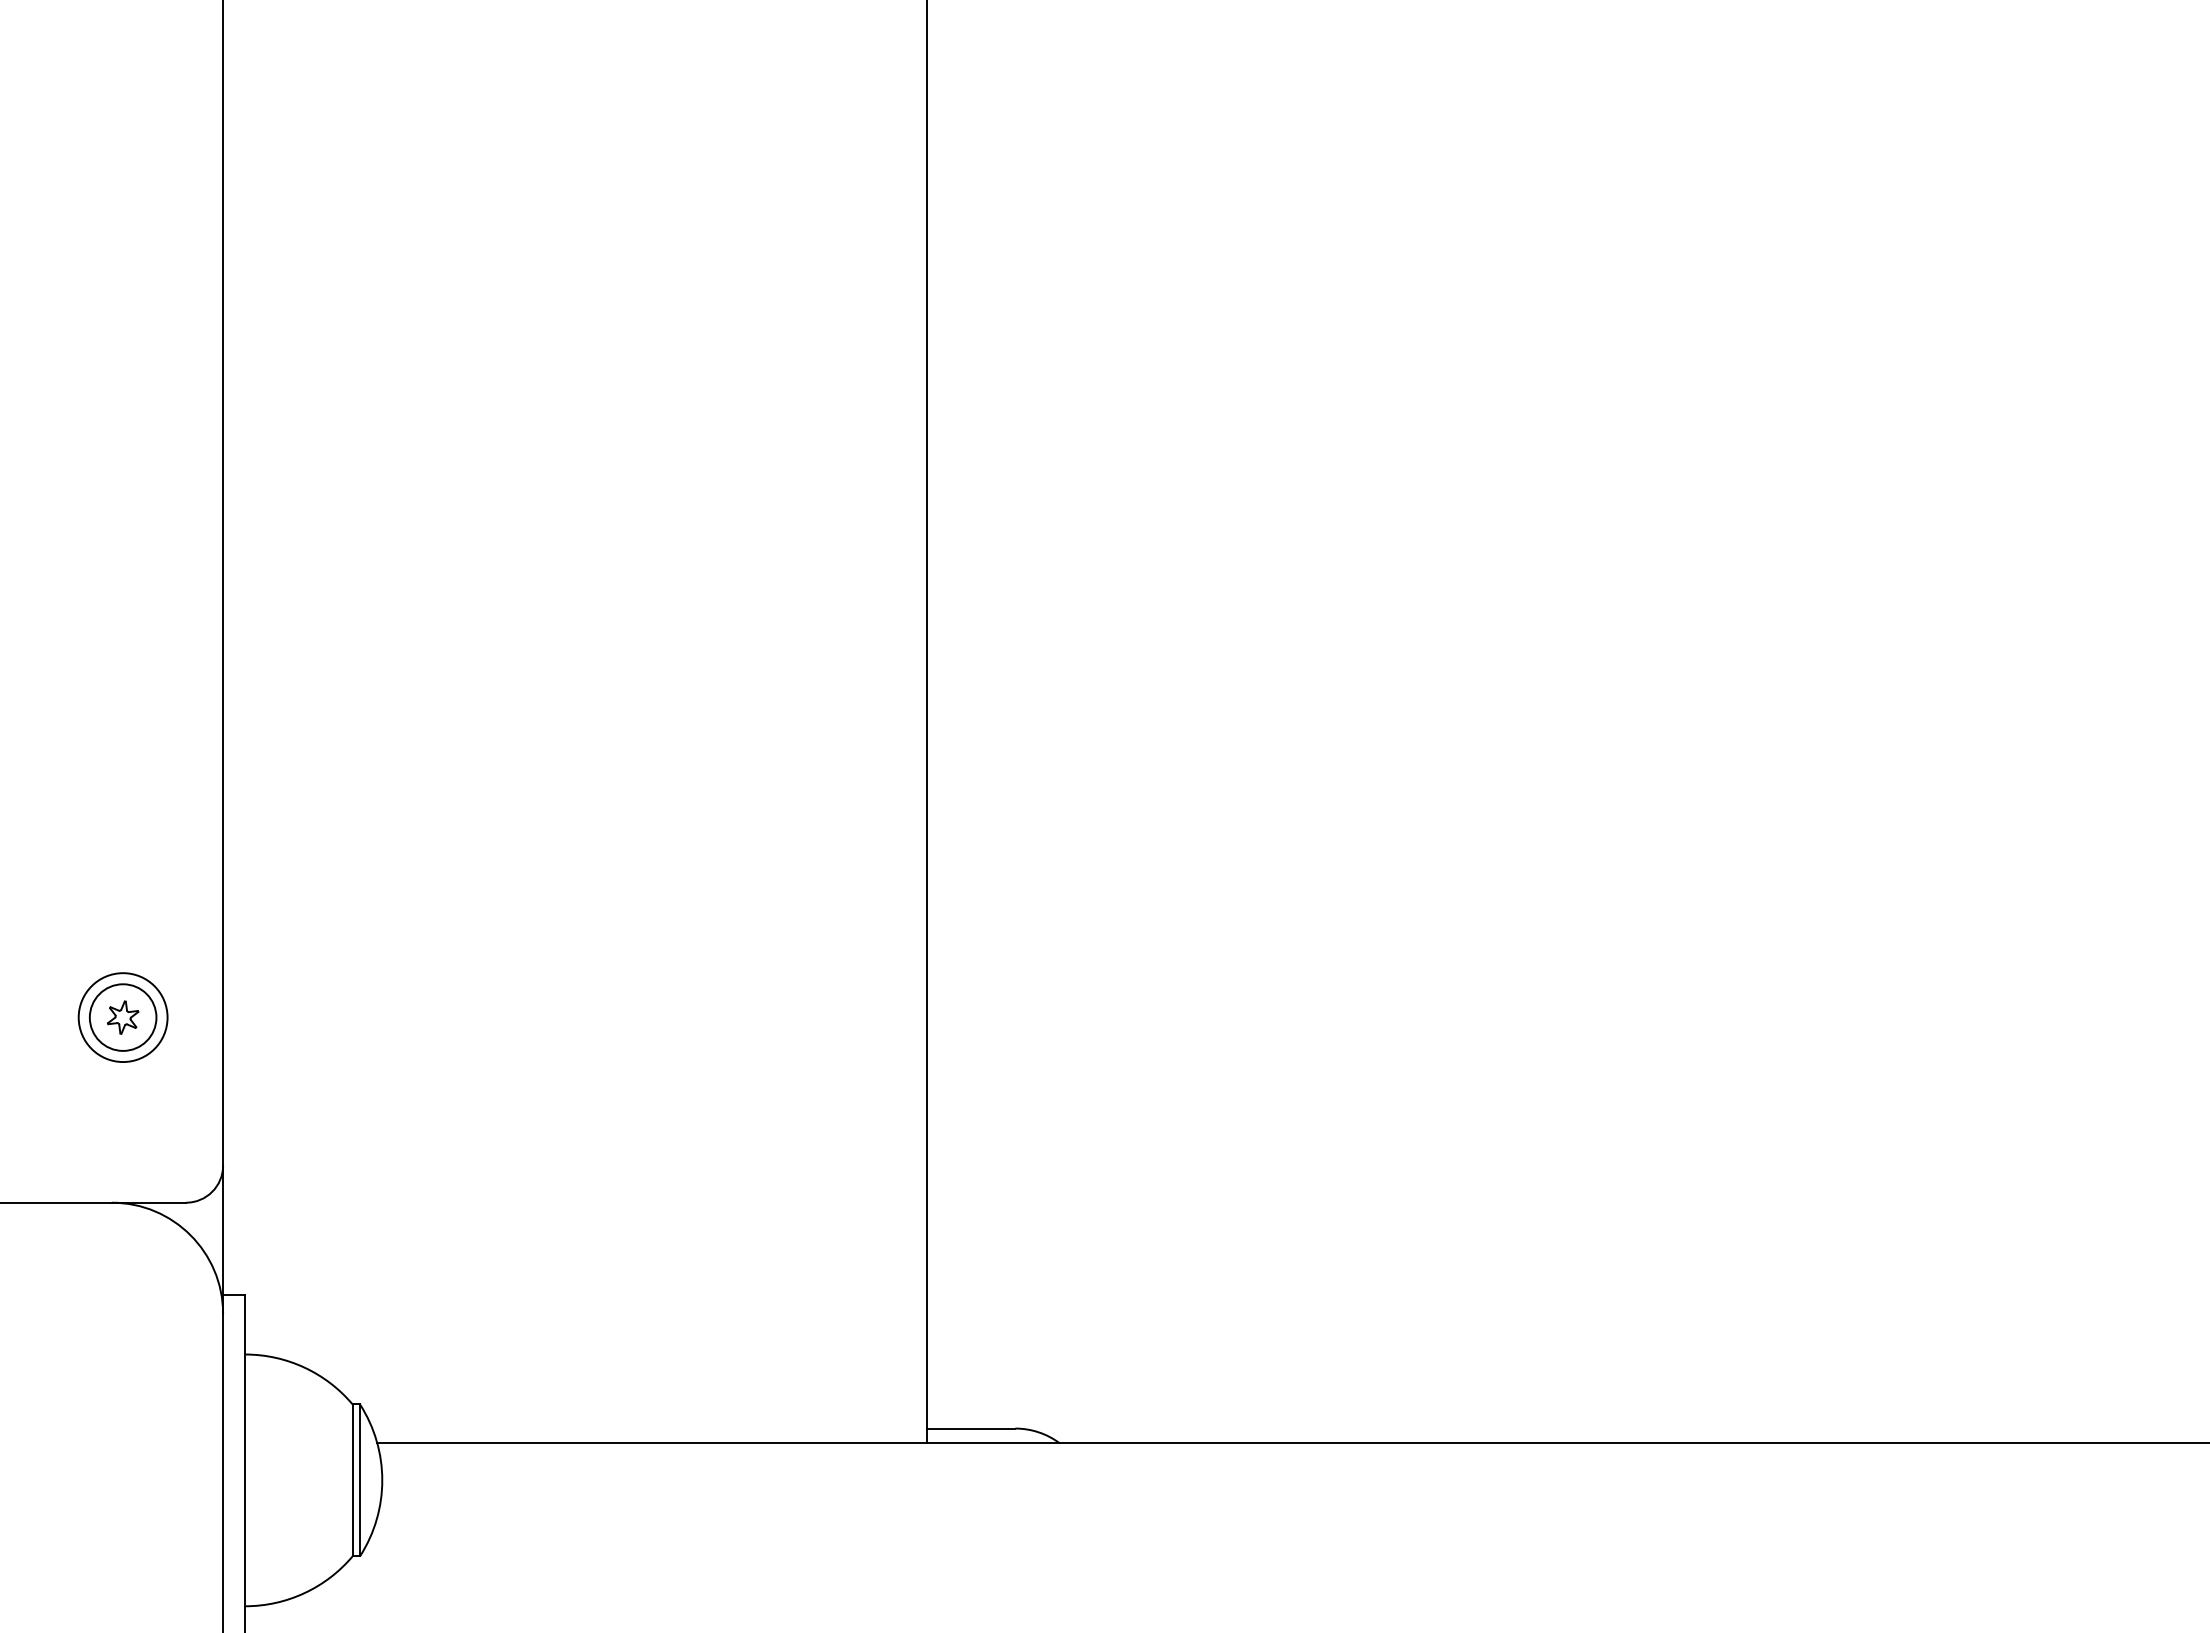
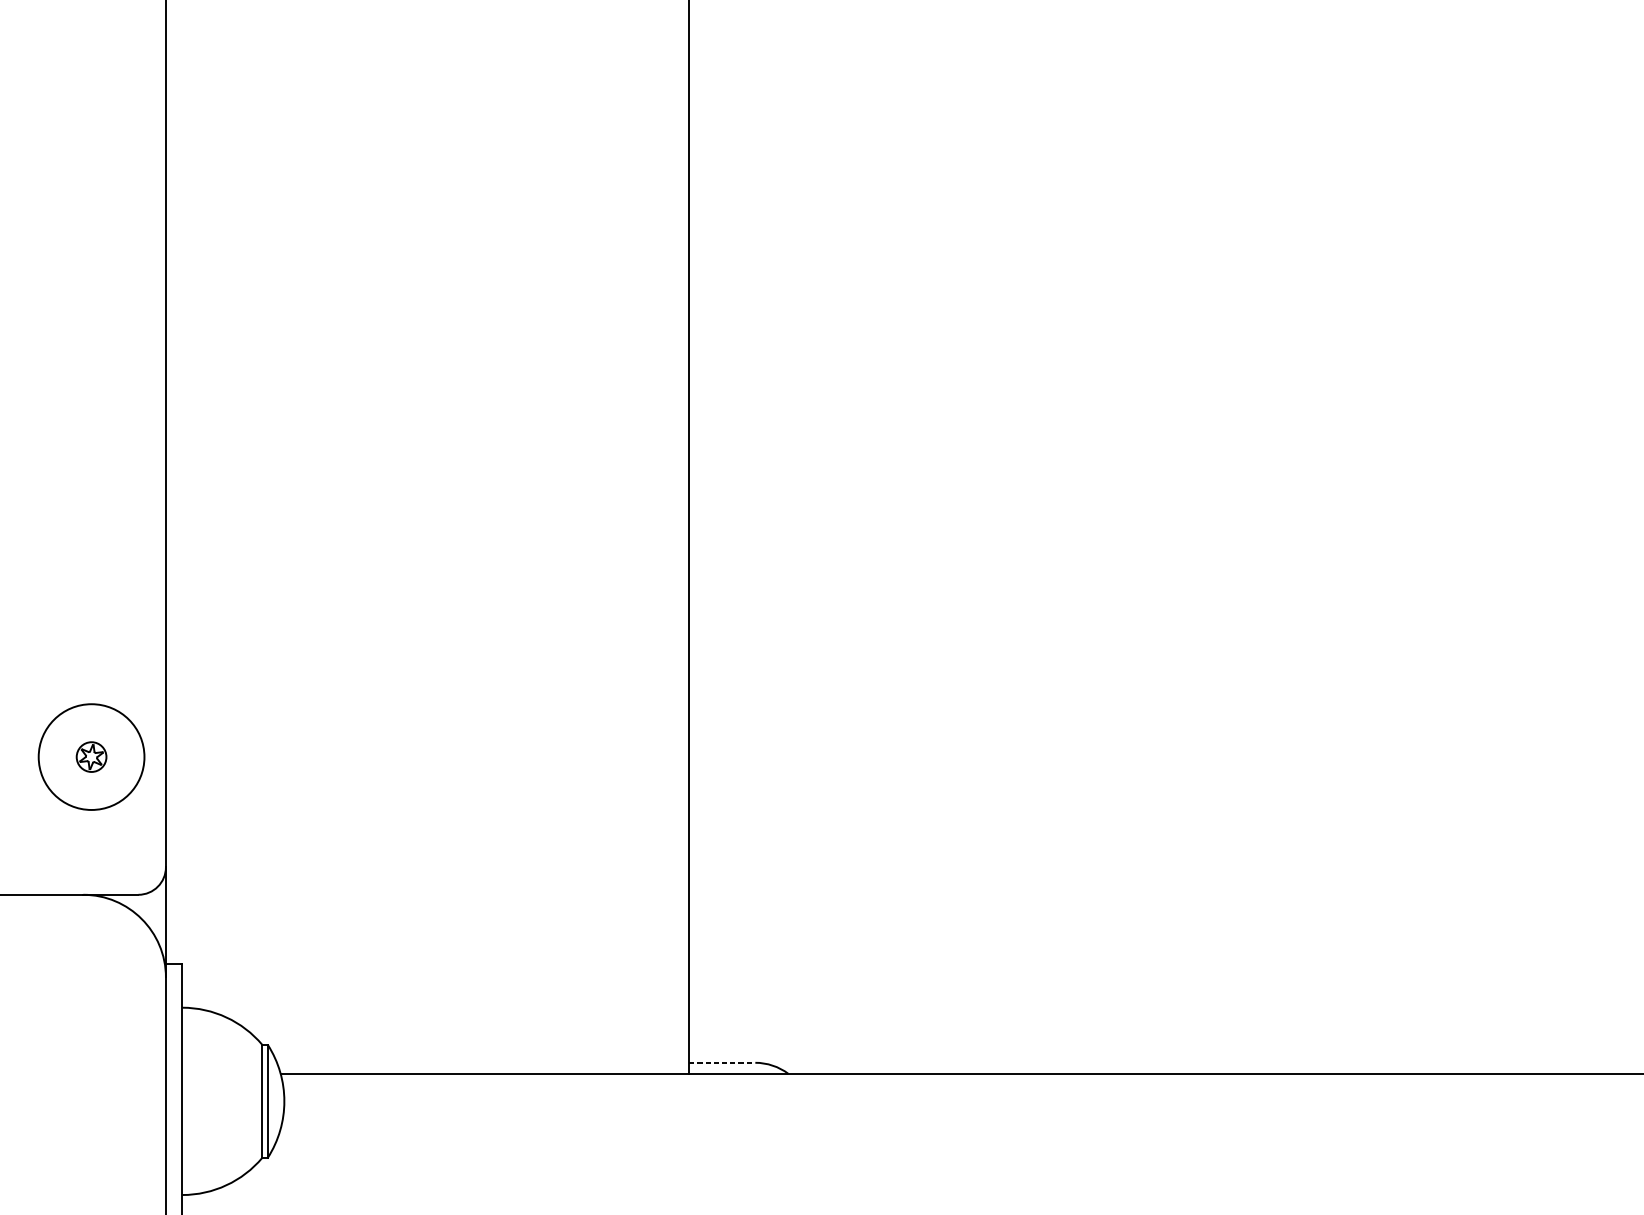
circle: (122, 1017) -> (91, 757), size x0.6
circle: (122, 1017) -> (91, 757), size x1.6
line: (971, 1428) -> (722, 1062), solid -> dashed

